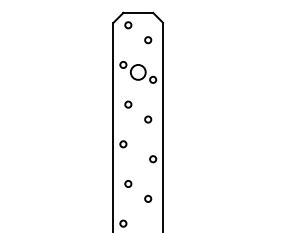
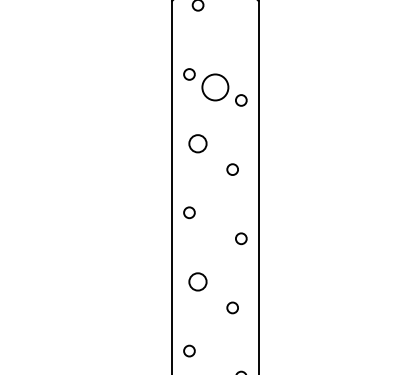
circle: (148, 40) -> (233, 31), removed
circle: (128, 104) -> (198, 143), size x1.6
circle: (128, 183) -> (198, 281), size x1.6

